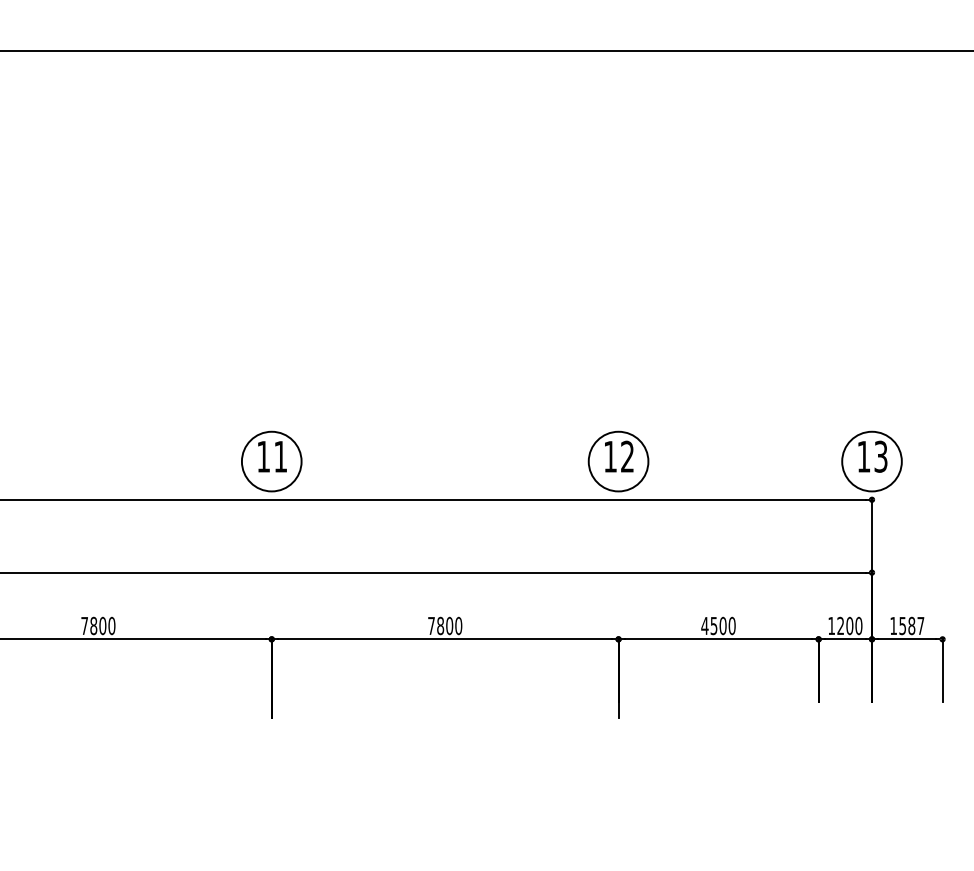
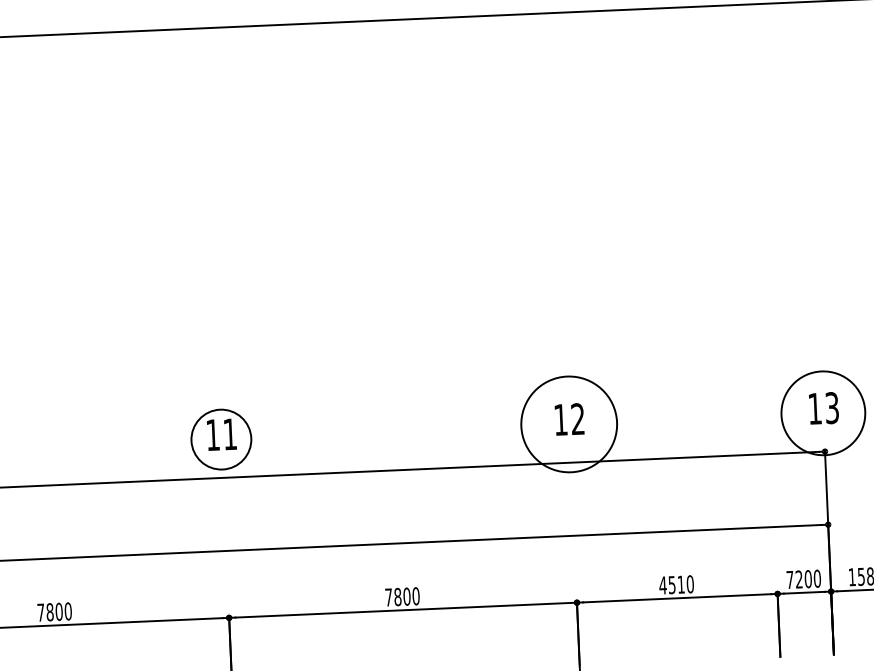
circle: (618, 461) -> (569, 424), size x1.6
circle: (871, 461) -> (822, 413), size x1.4
text: (722, 625) -> (680, 584), 4500 -> 4510
text: (831, 625) -> (789, 579), 1200 -> 7200

